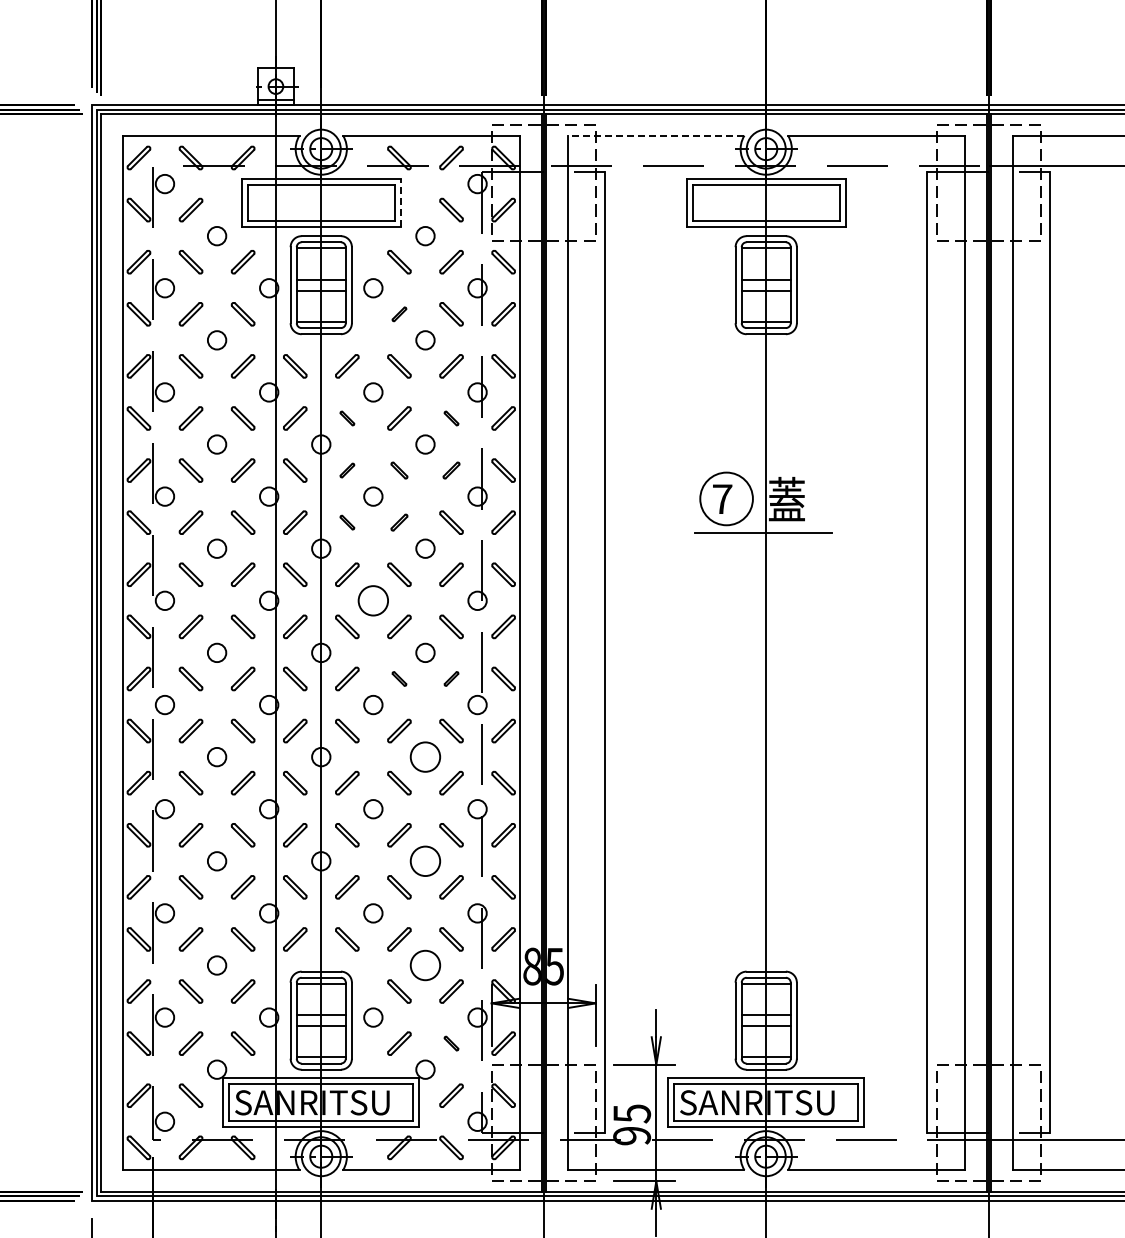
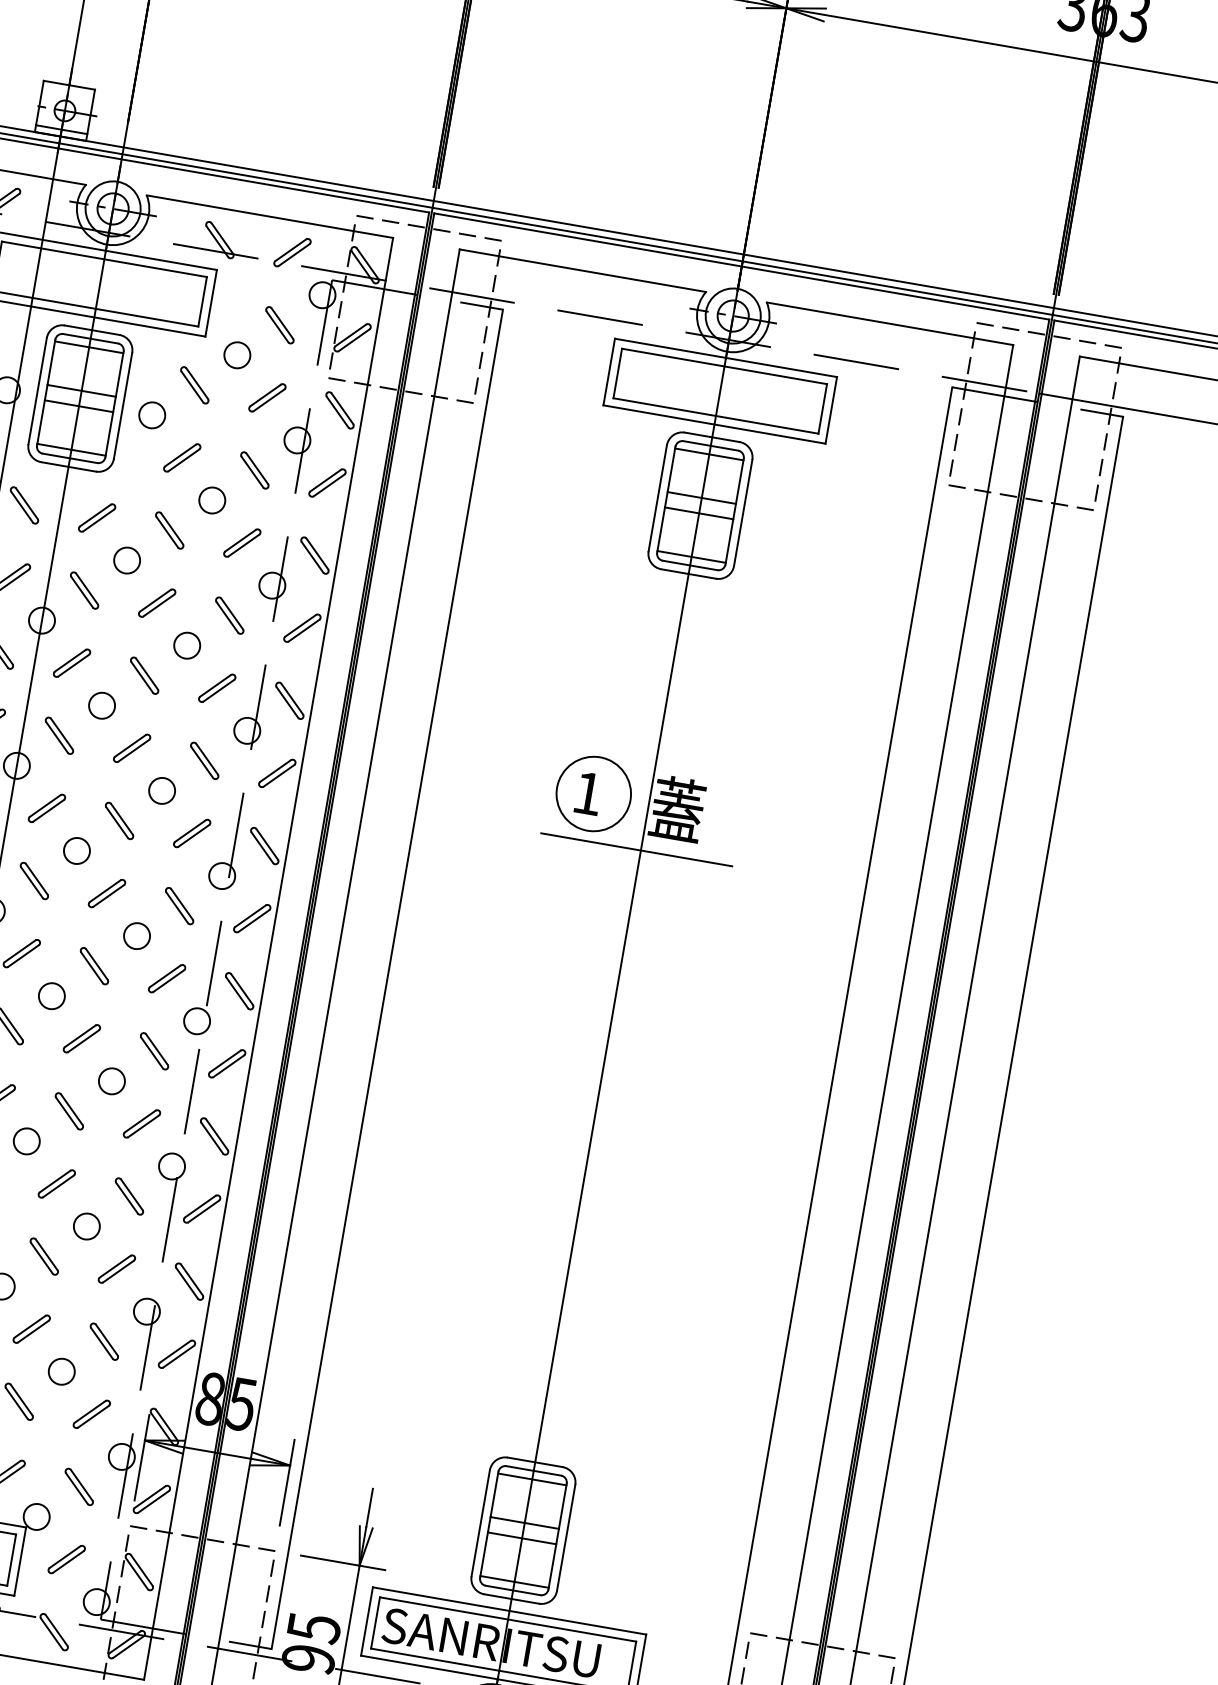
line: (655, 135) -> (582, 270), dashed -> solid
line: (400, 203) -> (210, 303), dashed -> solid
part: (399, 314) -> (182, 458), size x1.67
part: (347, 418) -> (84, 590), size x1.67
part: (451, 418) -> (229, 615), size x1.67
part: (347, 470) -> (72, 663), size x1.67
part: (399, 470) -> (144, 675), size x1.43
part: (451, 470) -> (217, 688), size x1.43
text: (722, 498) -> (588, 792), 7 -> 1
part: (347, 522) -> (59, 735), size x1.67
part: (399, 522) -> (132, 748), size x1.43
circle: (373, 600) -> (77, 850), size x0.62
part: (399, 678) -> (94, 965), size x1.67
part: (451, 678) -> (167, 978), size x1.67
circle: (425, 756) -> (112, 1080), size x0.62
circle: (425, 861) -> (86, 1226), size x0.62
circle: (425, 965) -> (61, 1371), size x0.62
part: (451, 1043) -> (79, 1486), size x1.67

